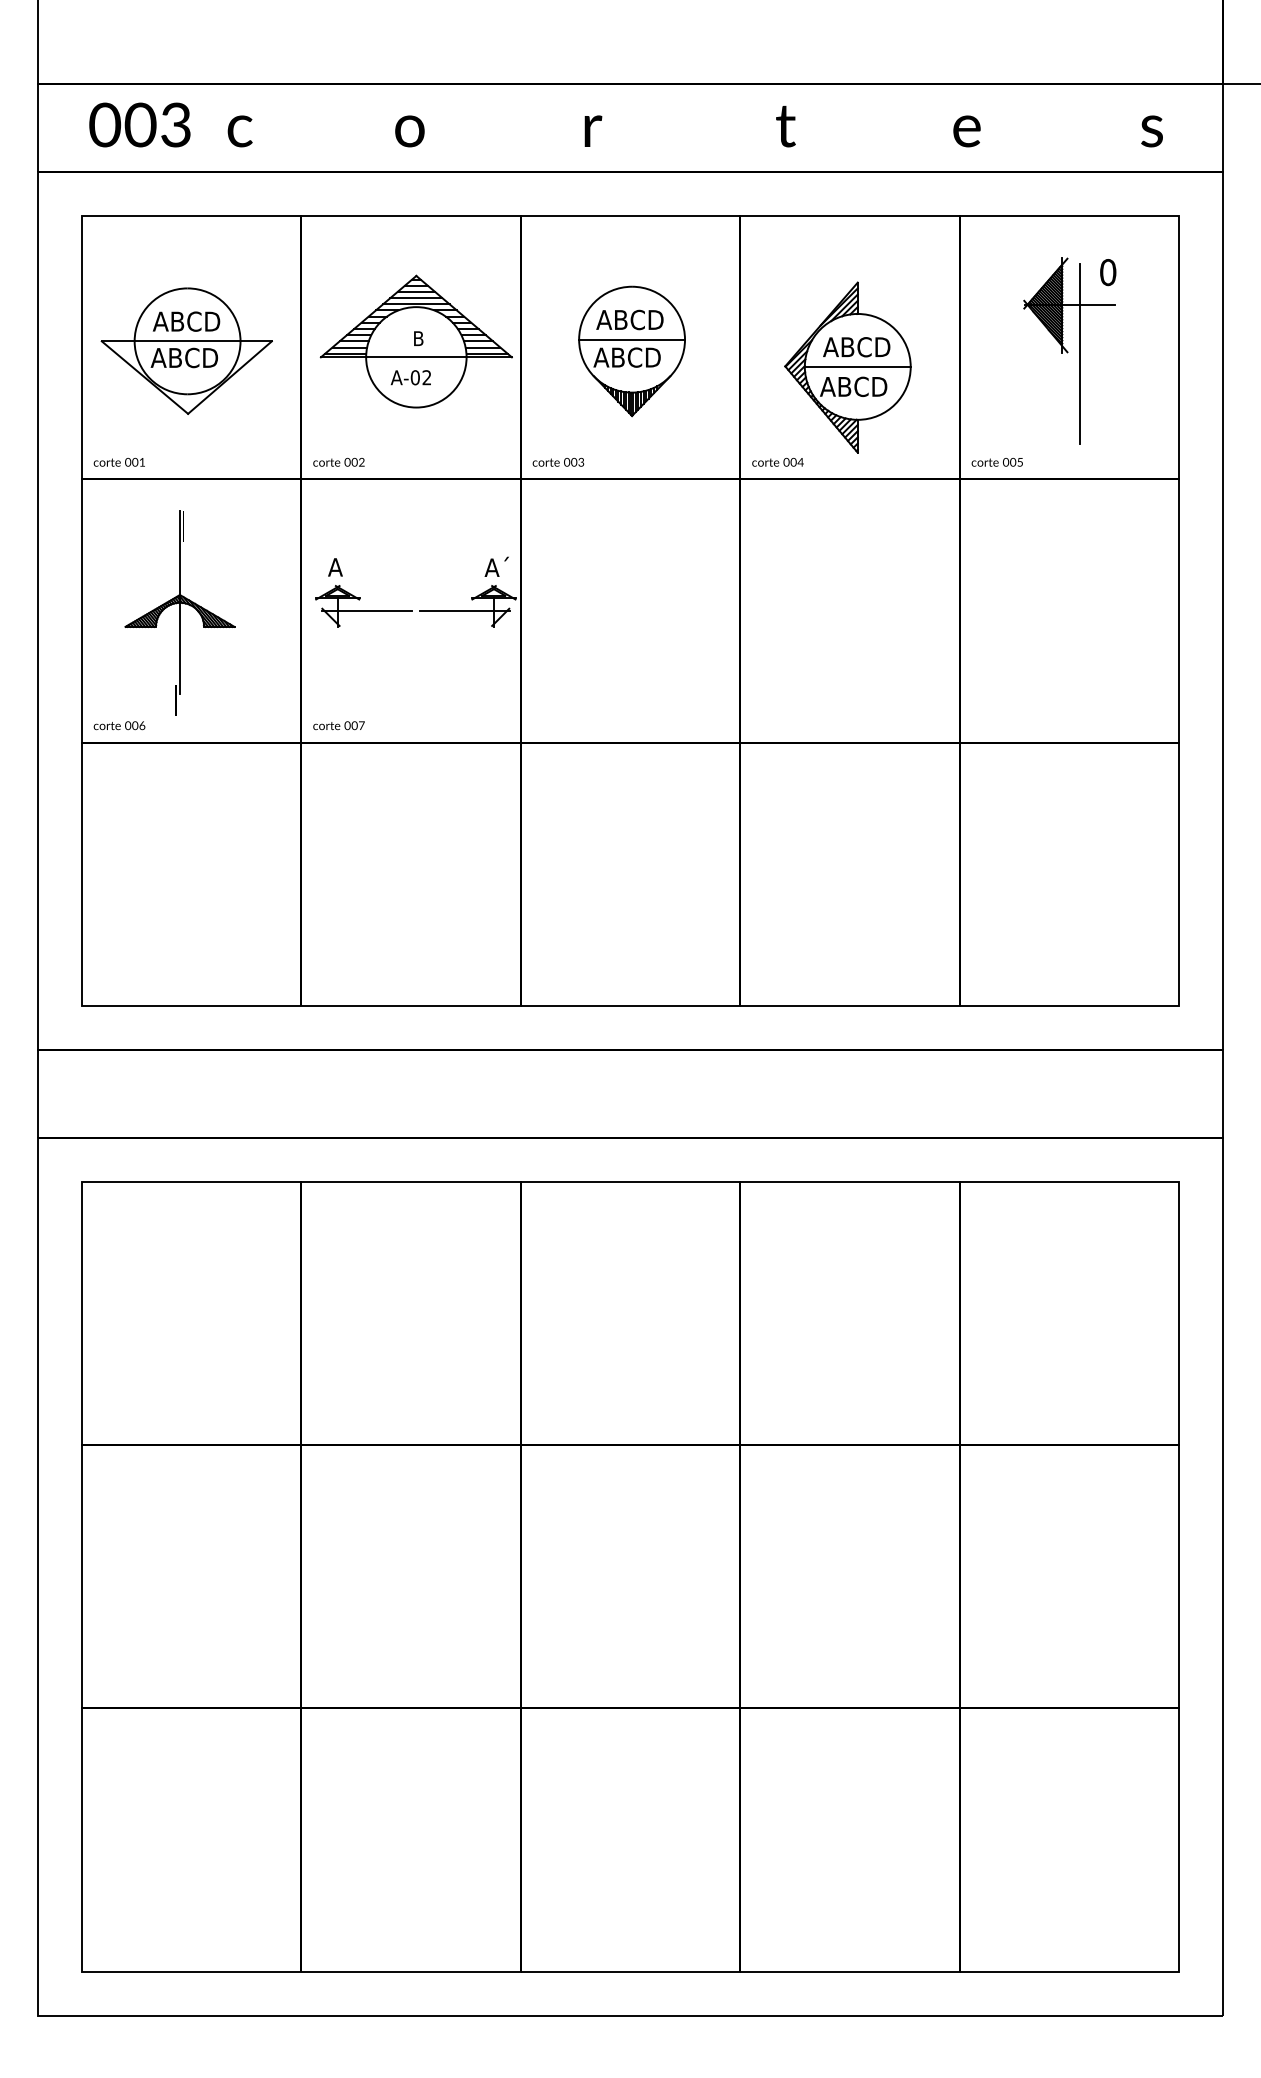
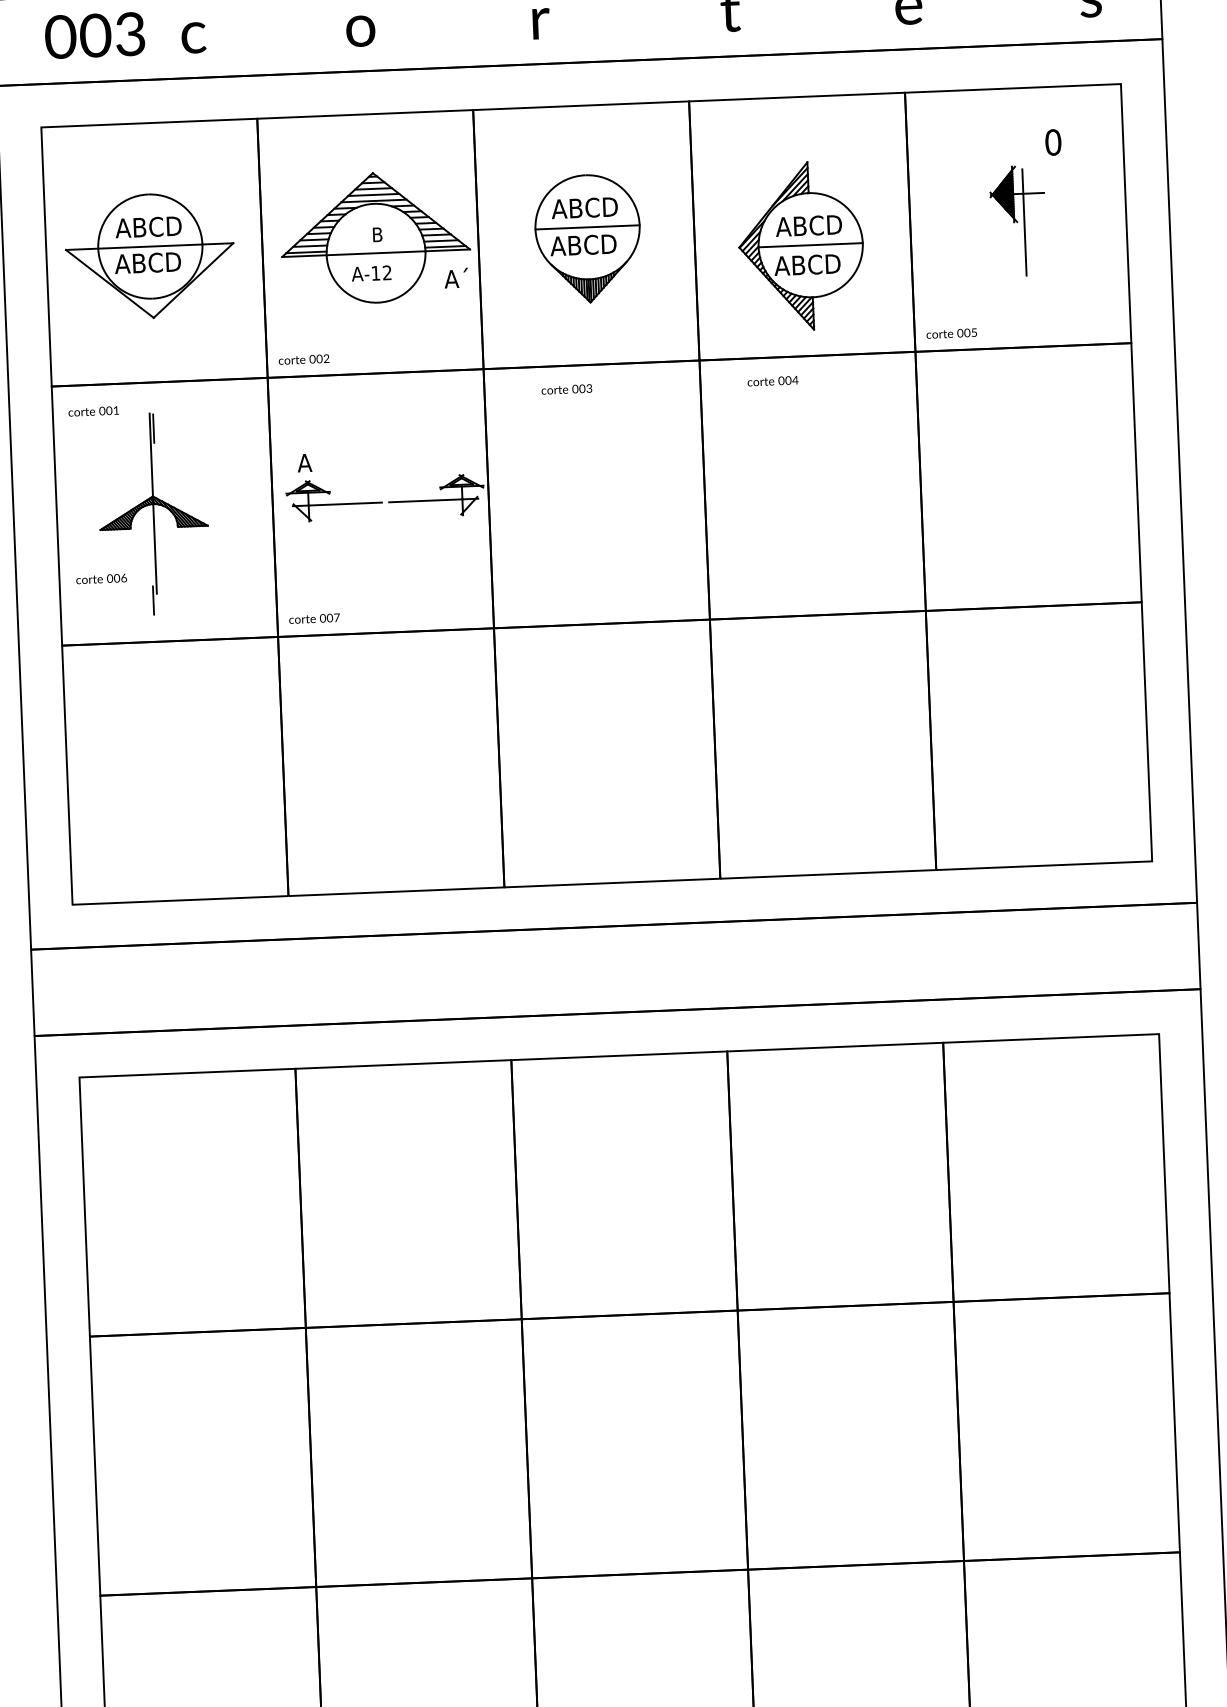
part: (1069, 350) -> (1018, 220), size x0.6
text: (414, 377) -> (375, 273), A-02 -> A-12
text: (118, 461) -> (92, 410), moved
text: (558, 461) -> (566, 388), moved
text: (777, 461) -> (772, 380), moved
text: (496, 566) -> (456, 277), moved
text: (119, 725) -> (101, 578), moved

